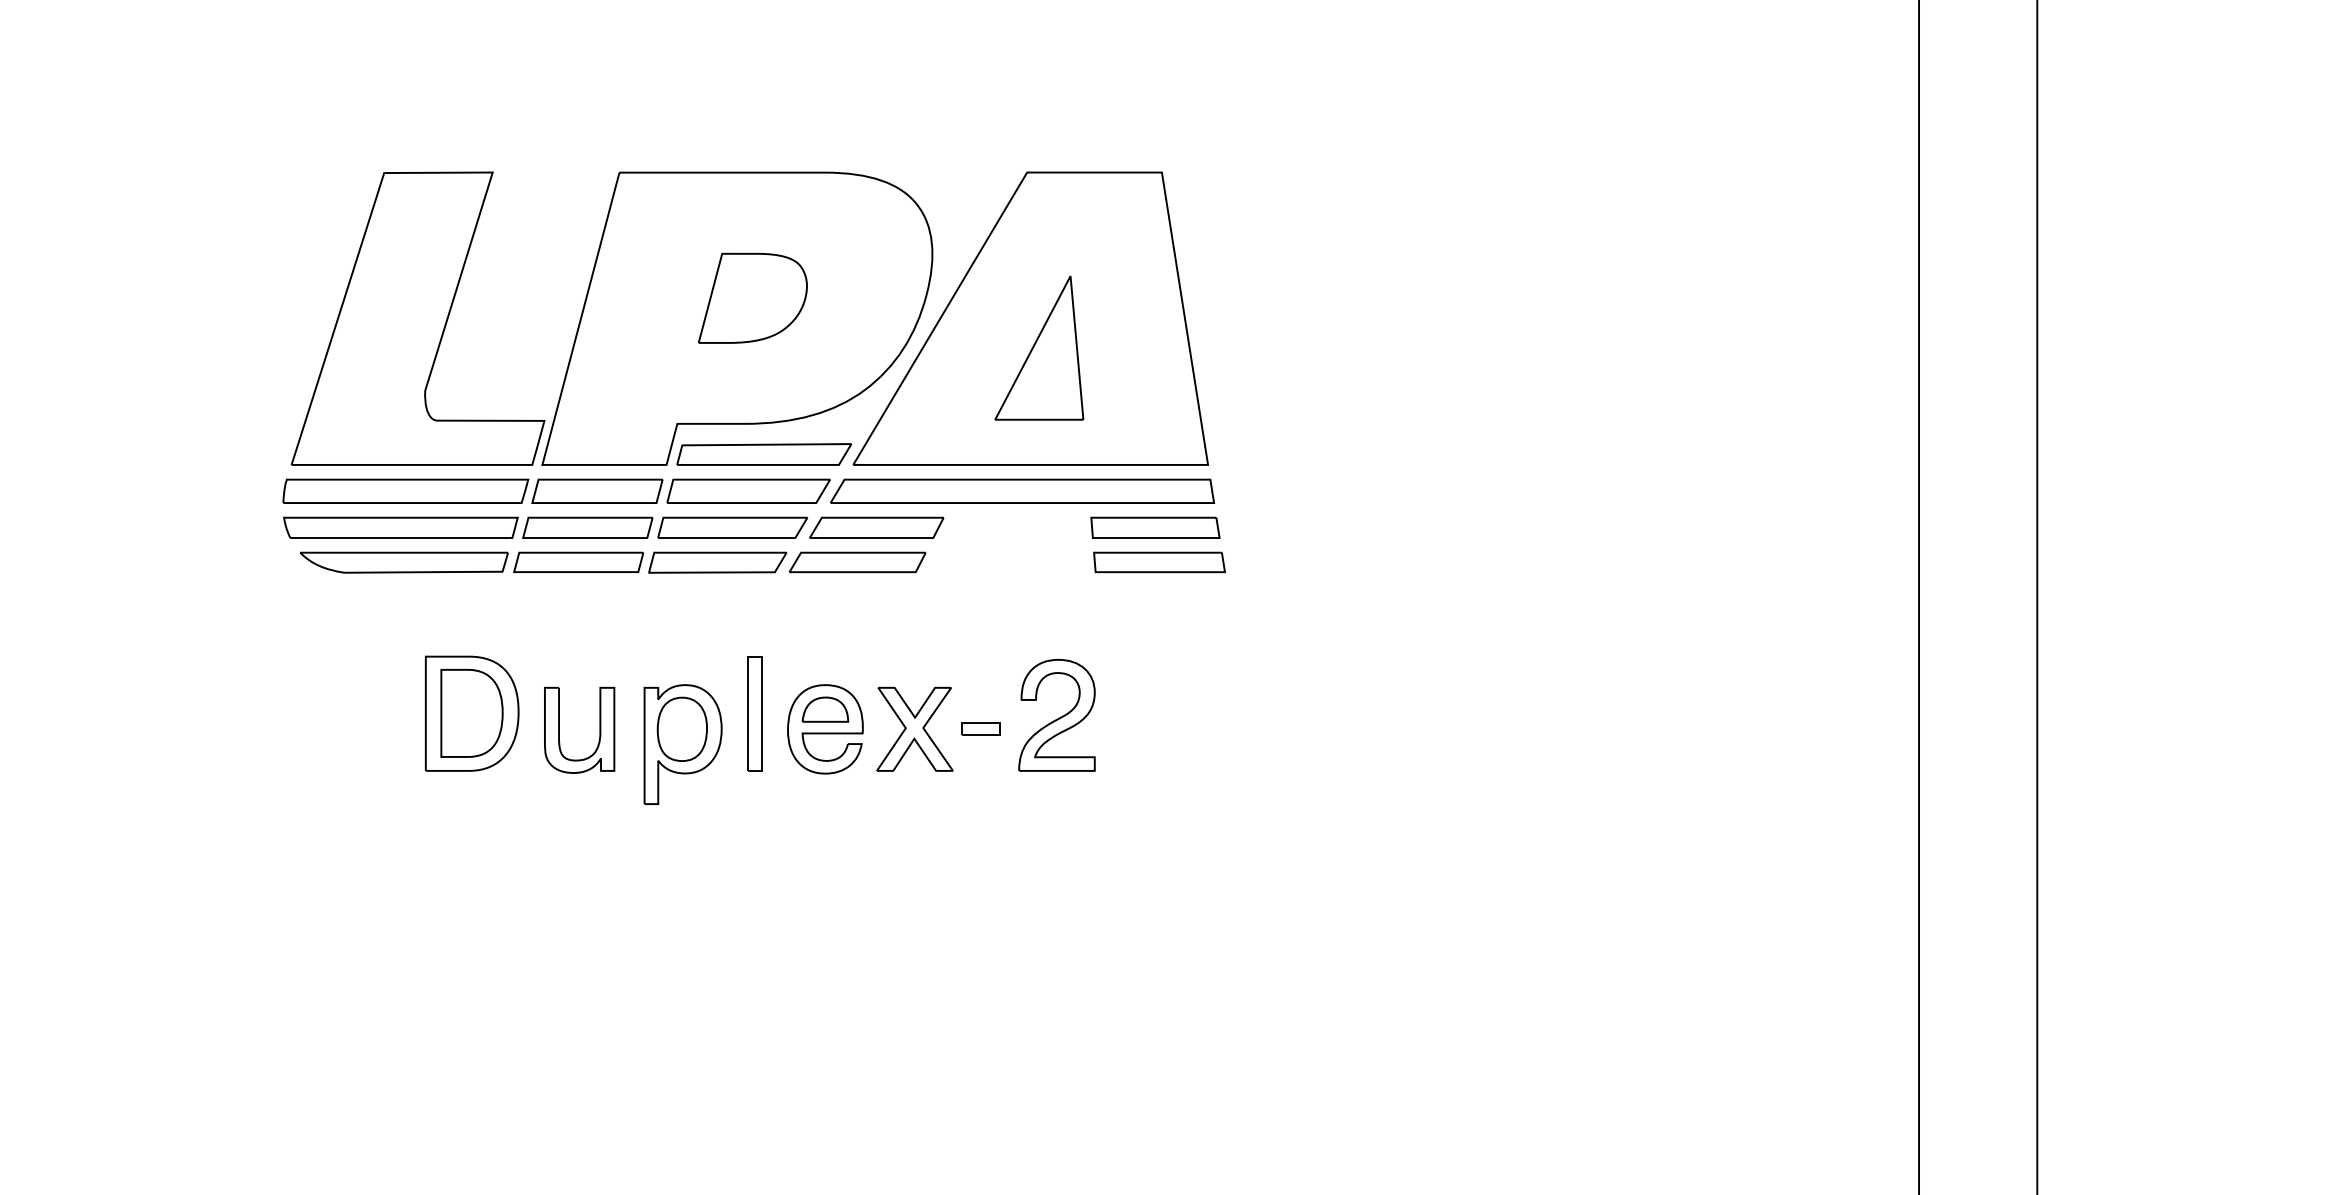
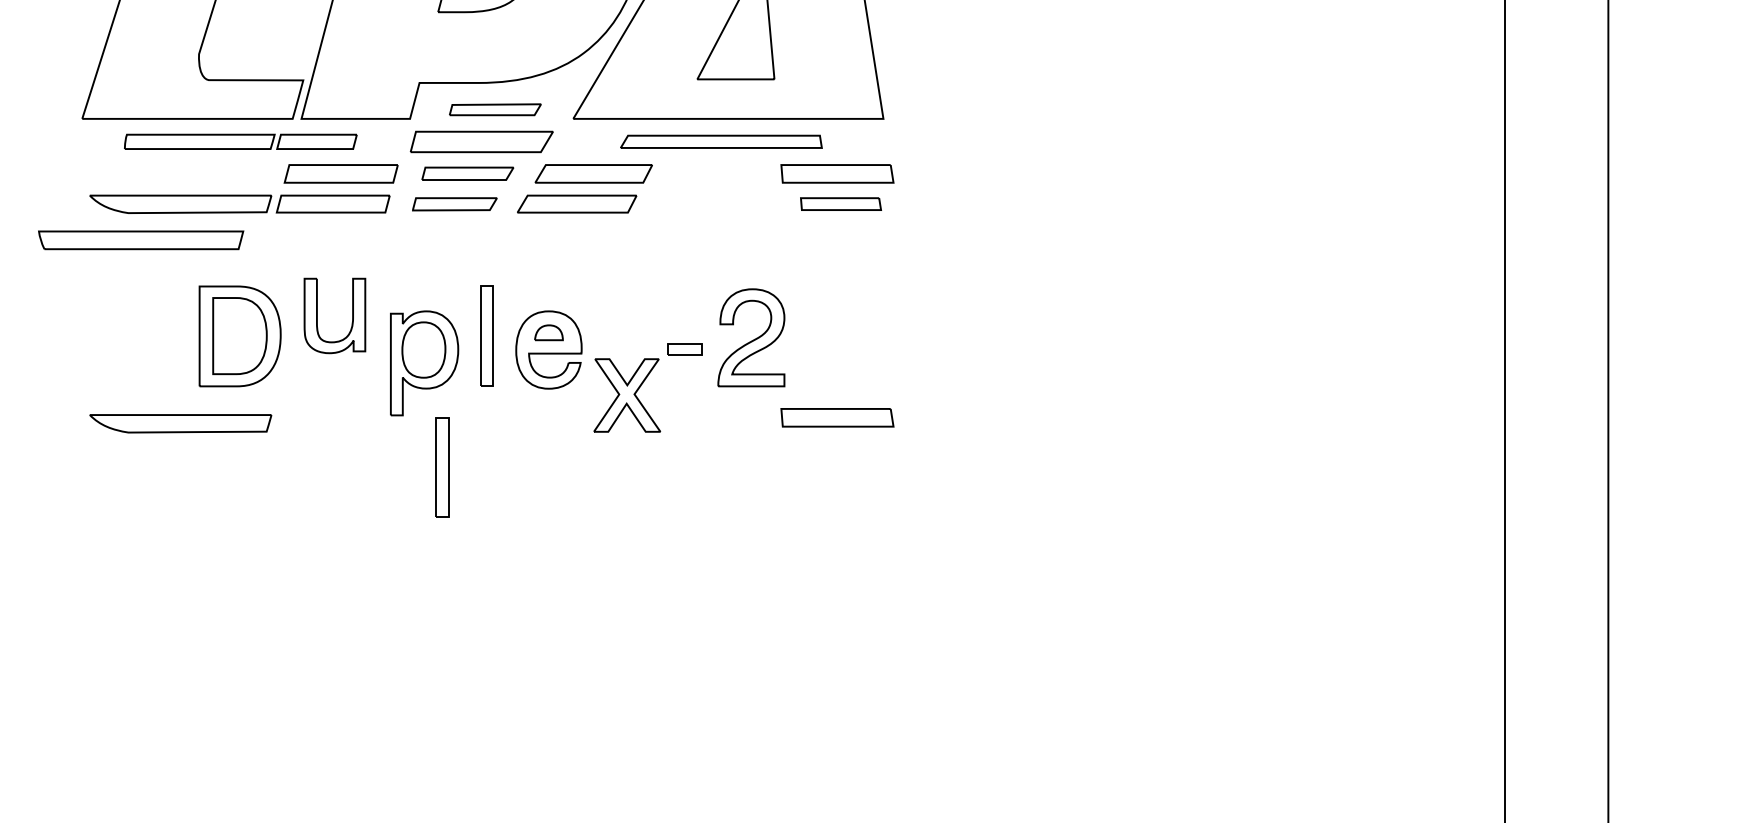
part: (763, 454) -> (494, 109), size x0.6
part: (472, 490) -> (240, 141), size x0.7
part: (1022, 490) -> (721, 141), size x0.6
part: (400, 527) -> (140, 240), moved
part: (732, 527) -> (467, 173), size x0.7
part: (717, 562) -> (454, 204), size x0.7
part: (1159, 562) -> (840, 204), size x0.7
part: (825, 709) -> (549, 332), size x0.7
part: (914, 728) -> (626, 394), moved
part: (559, 729) -> (317, 315), moved
part: (1155, 806) -> (837, 417), added
part: (403, 813) -> (180, 423), added
part: (703, 863) -> (442, 467), added

